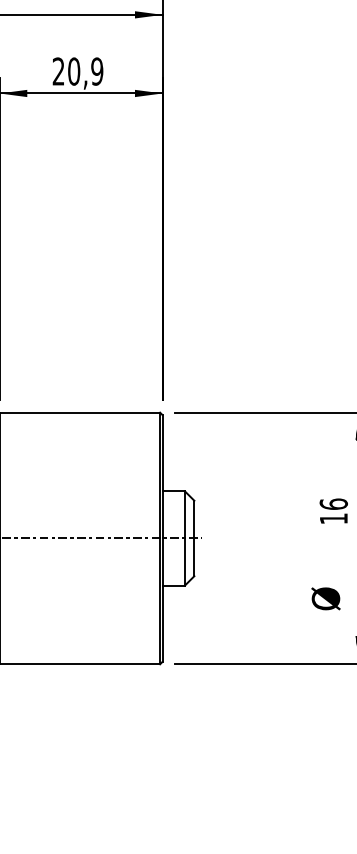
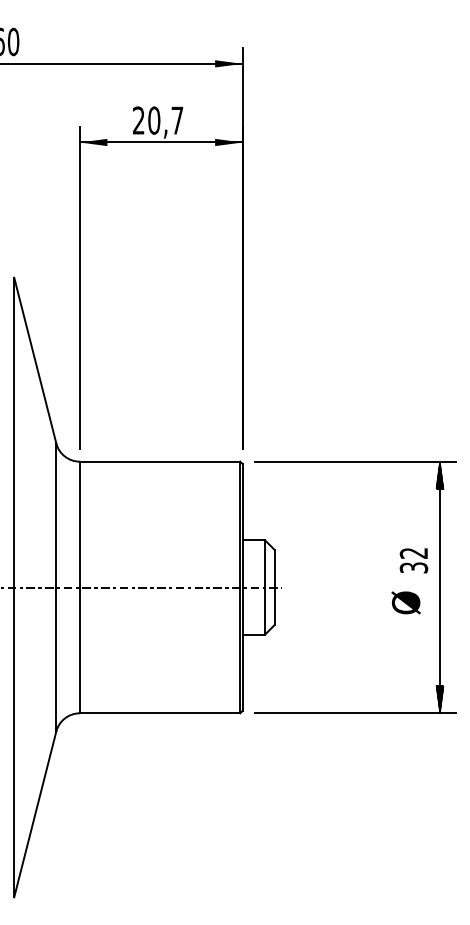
text: (97, 71) -> (177, 120), 20,9 -> 20,7
text: (333, 511) -> (413, 560), 16 -> 32
text: (325, 598) -> (405, 602), moved

